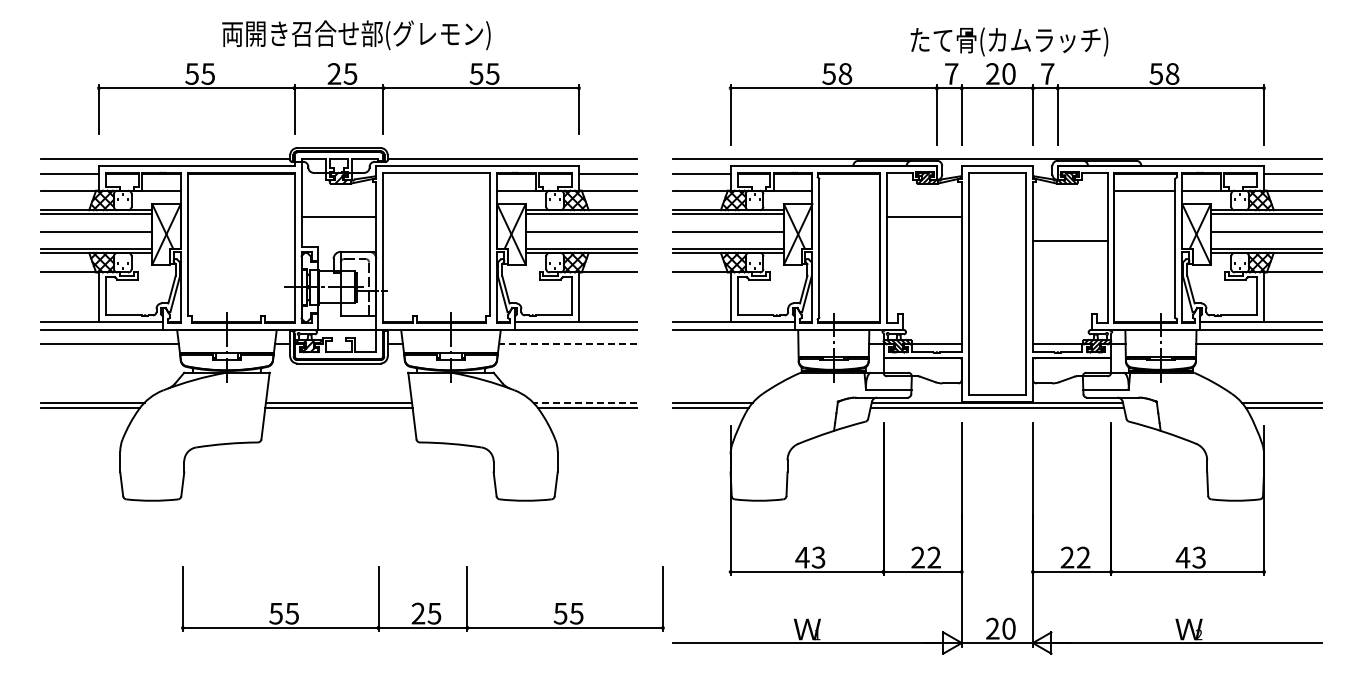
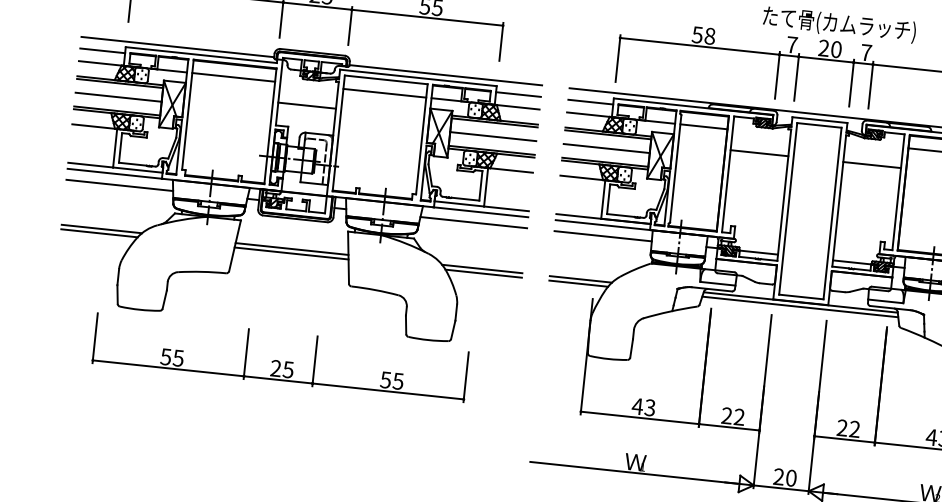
line: (240, 190) -> (233, 77), added
line: (436, 190) -> (384, 93), added
line: (849, 190) -> (703, 126), added
line: (1069, 241) -> (871, 165), moved
line: (568, 344) -> (474, 222), dashed -> solid
line: (735, 344) -> (603, 236), added
line: (585, 402) -> (482, 269), dashed -> solid
part: (422, 598) -> (280, 357), moved

